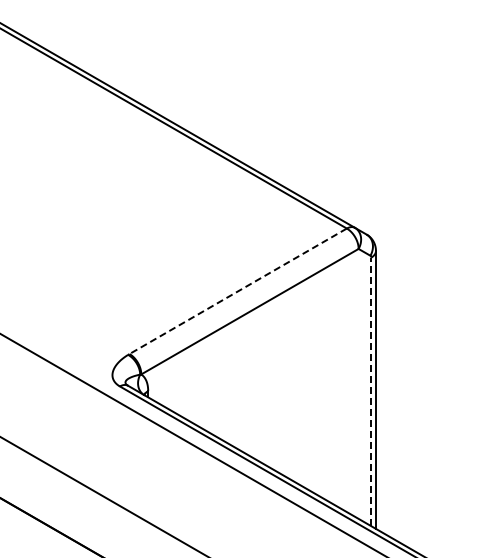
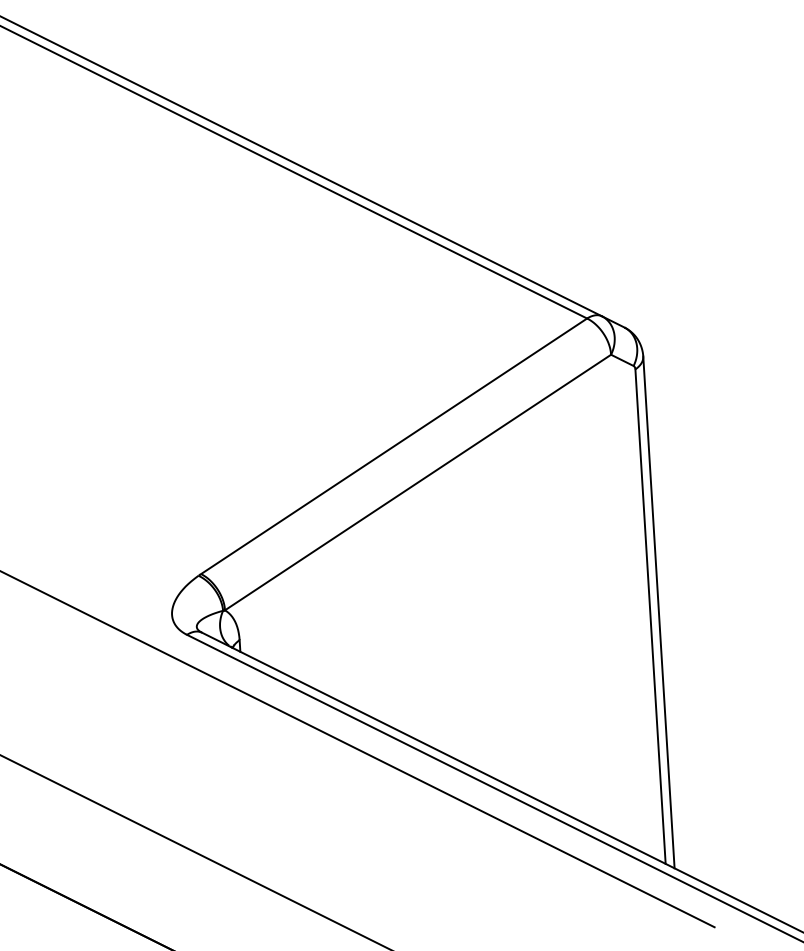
line: (238, 291) -> (394, 446), dashed -> solid
line: (371, 391) -> (650, 615), dashed -> solid

